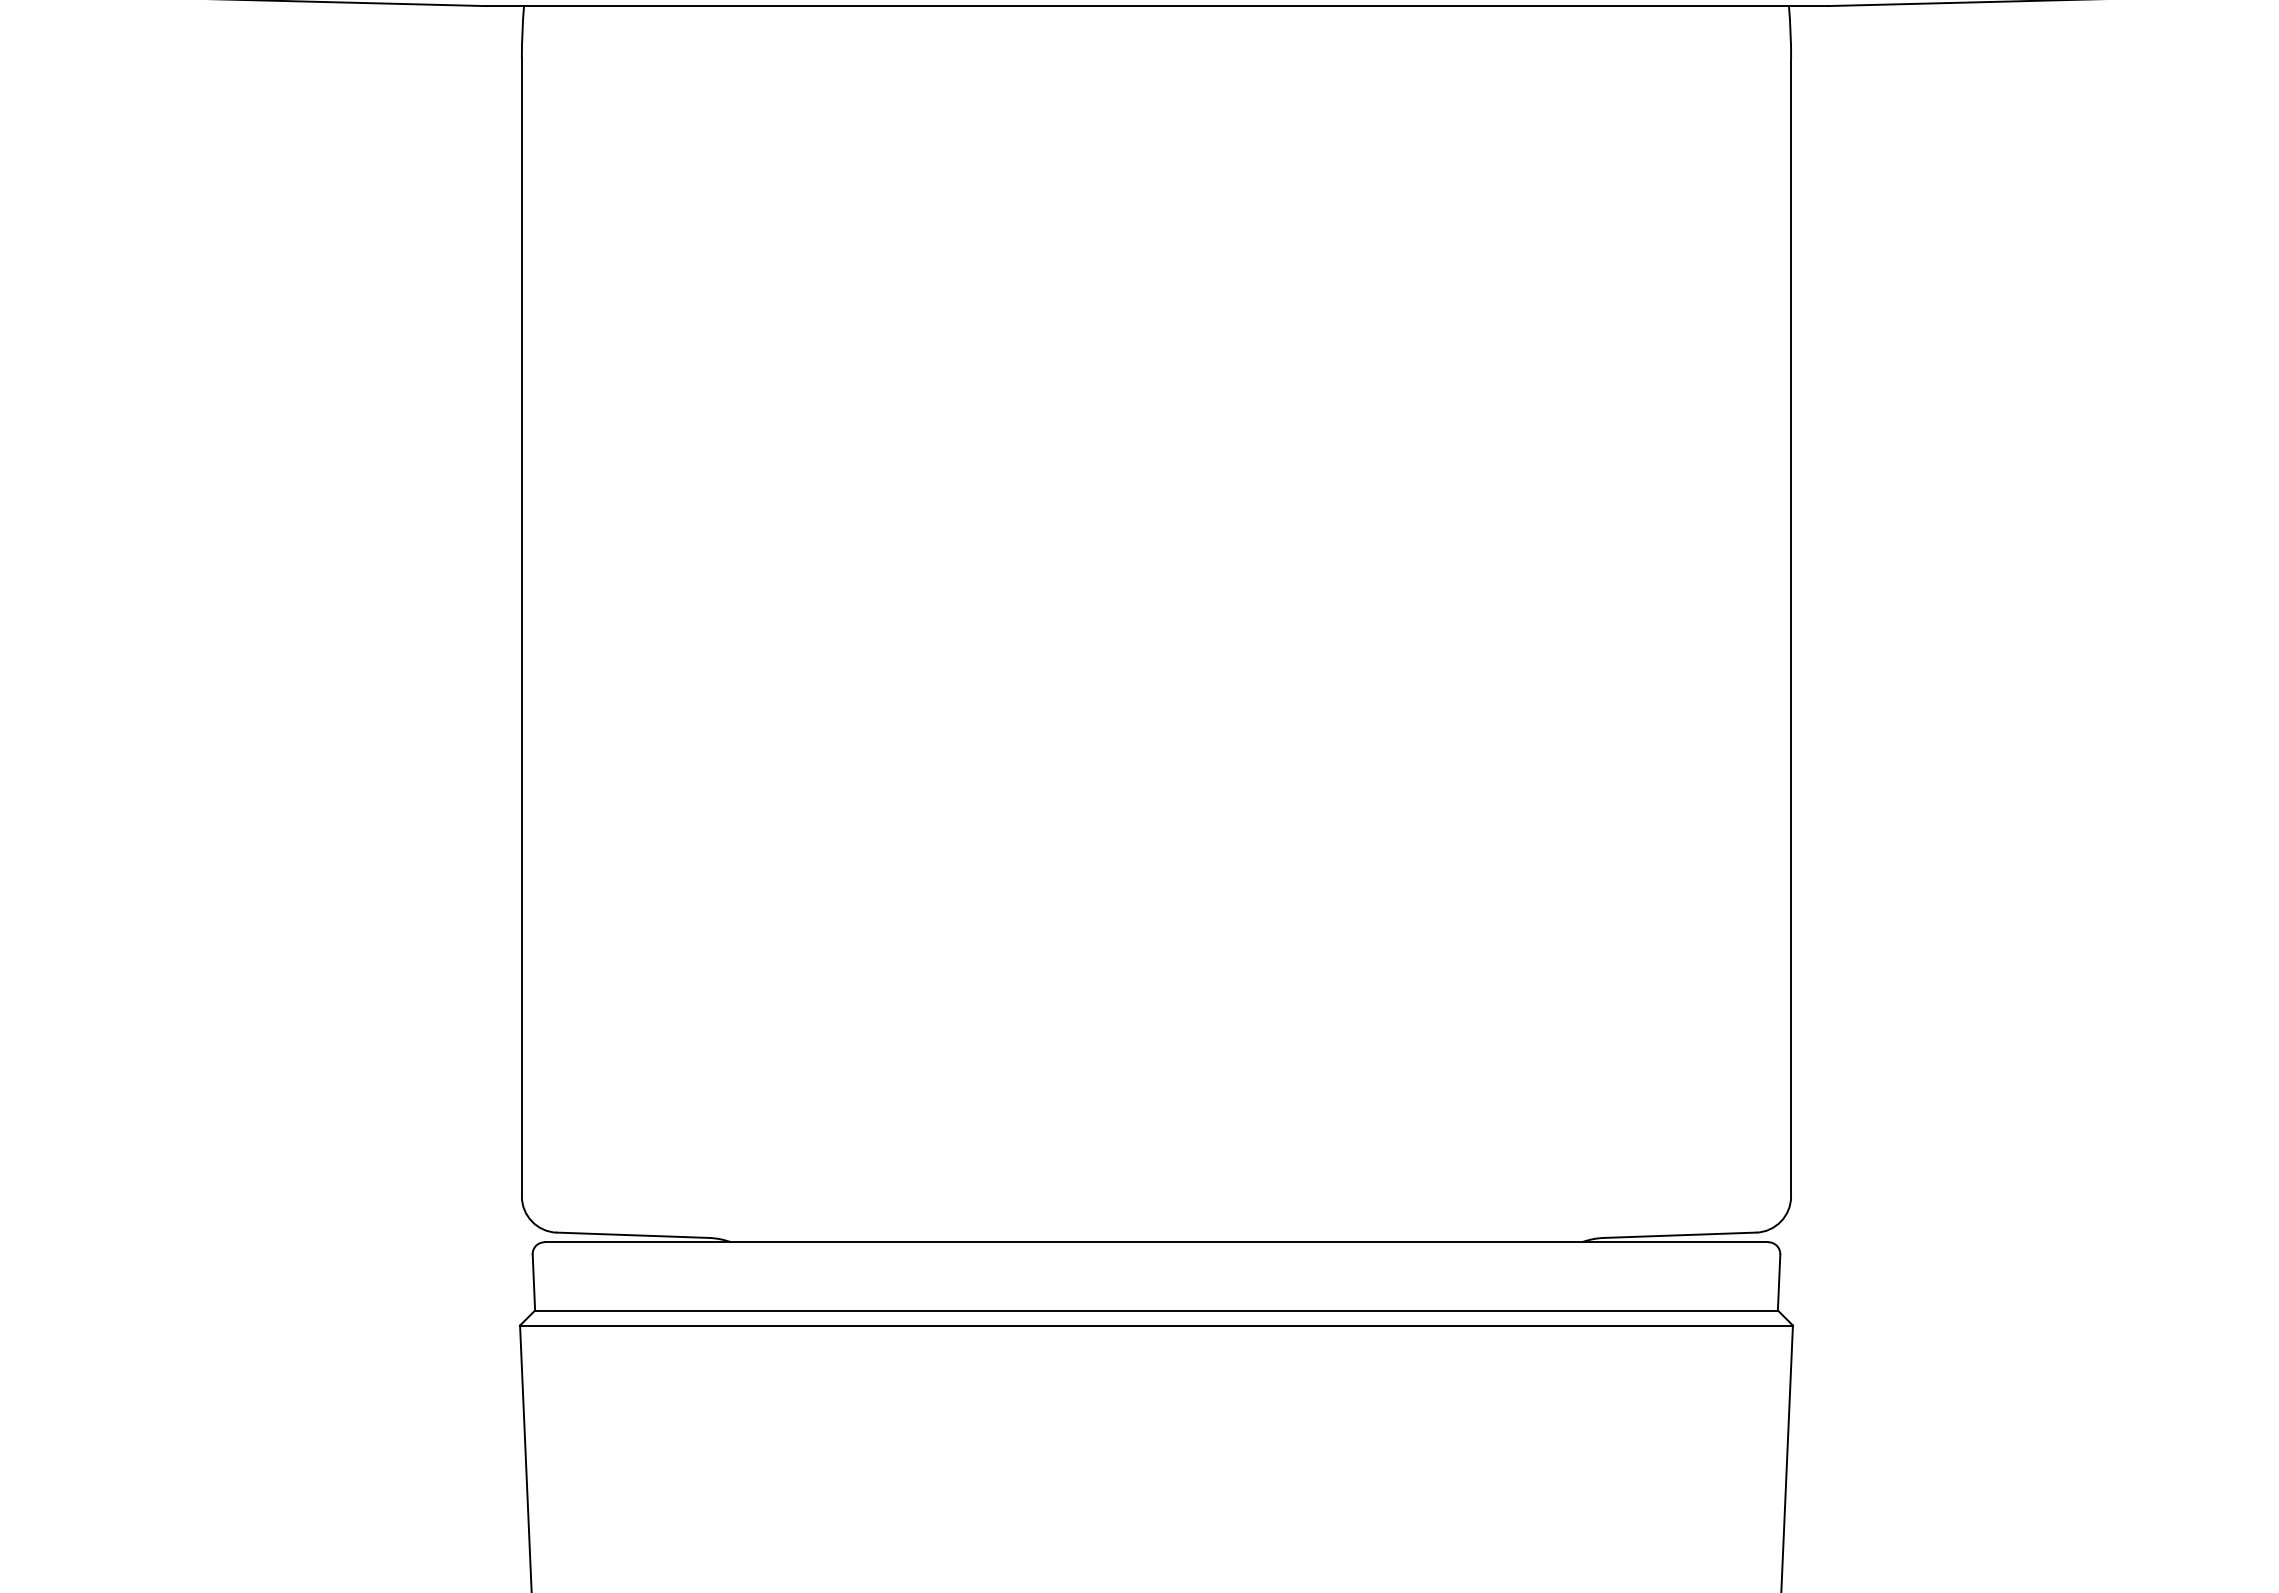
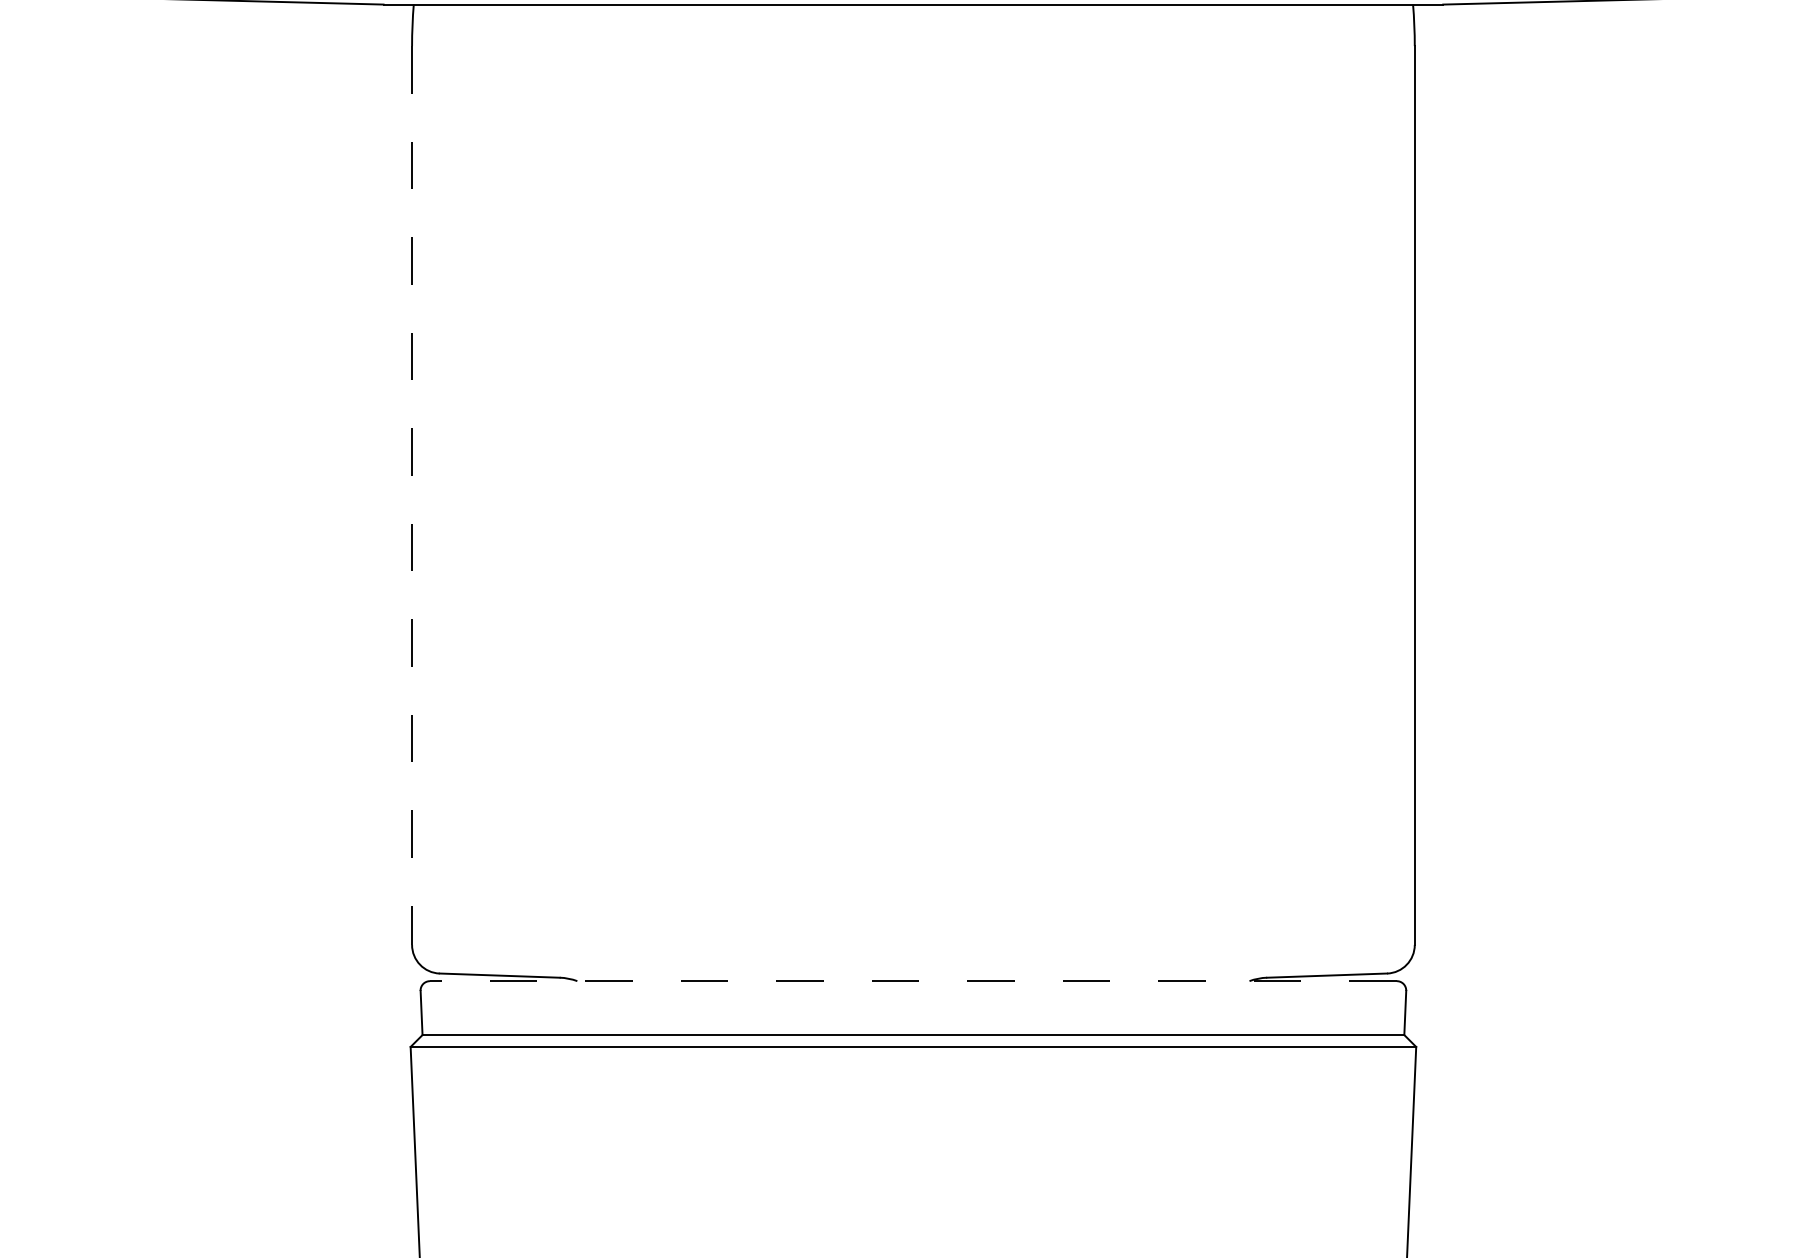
line: (521, 627) -> (411, 495), solid -> dashed
line: (1156, 1242) -> (913, 981), solid -> dashed

